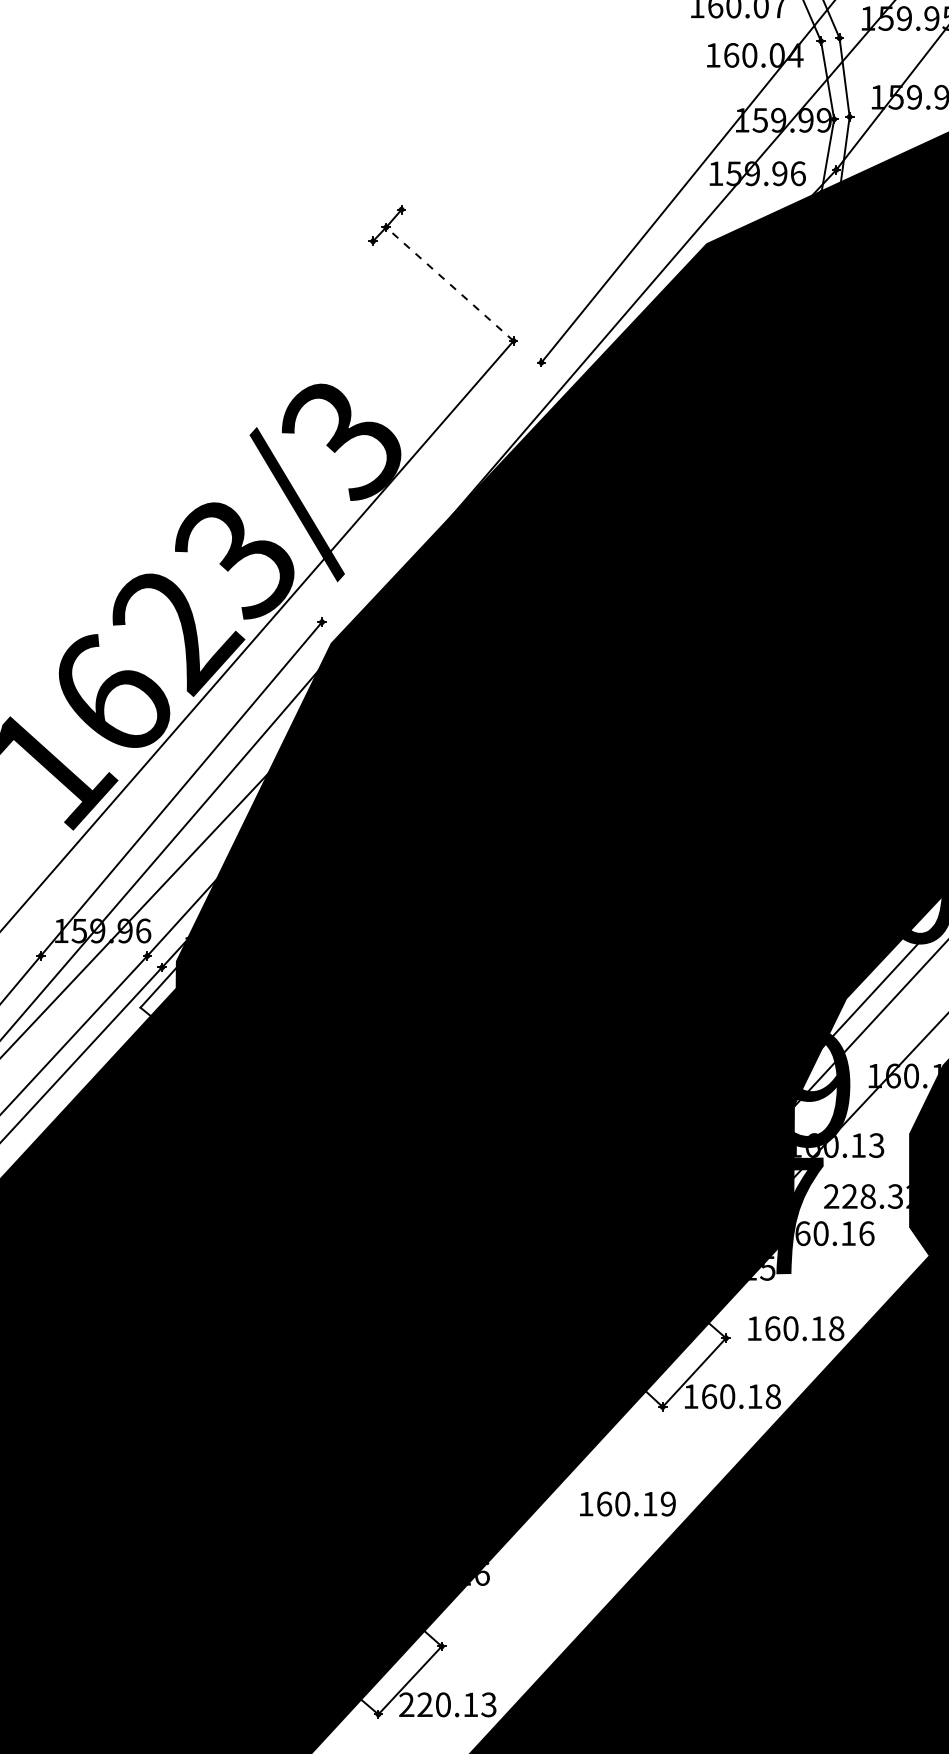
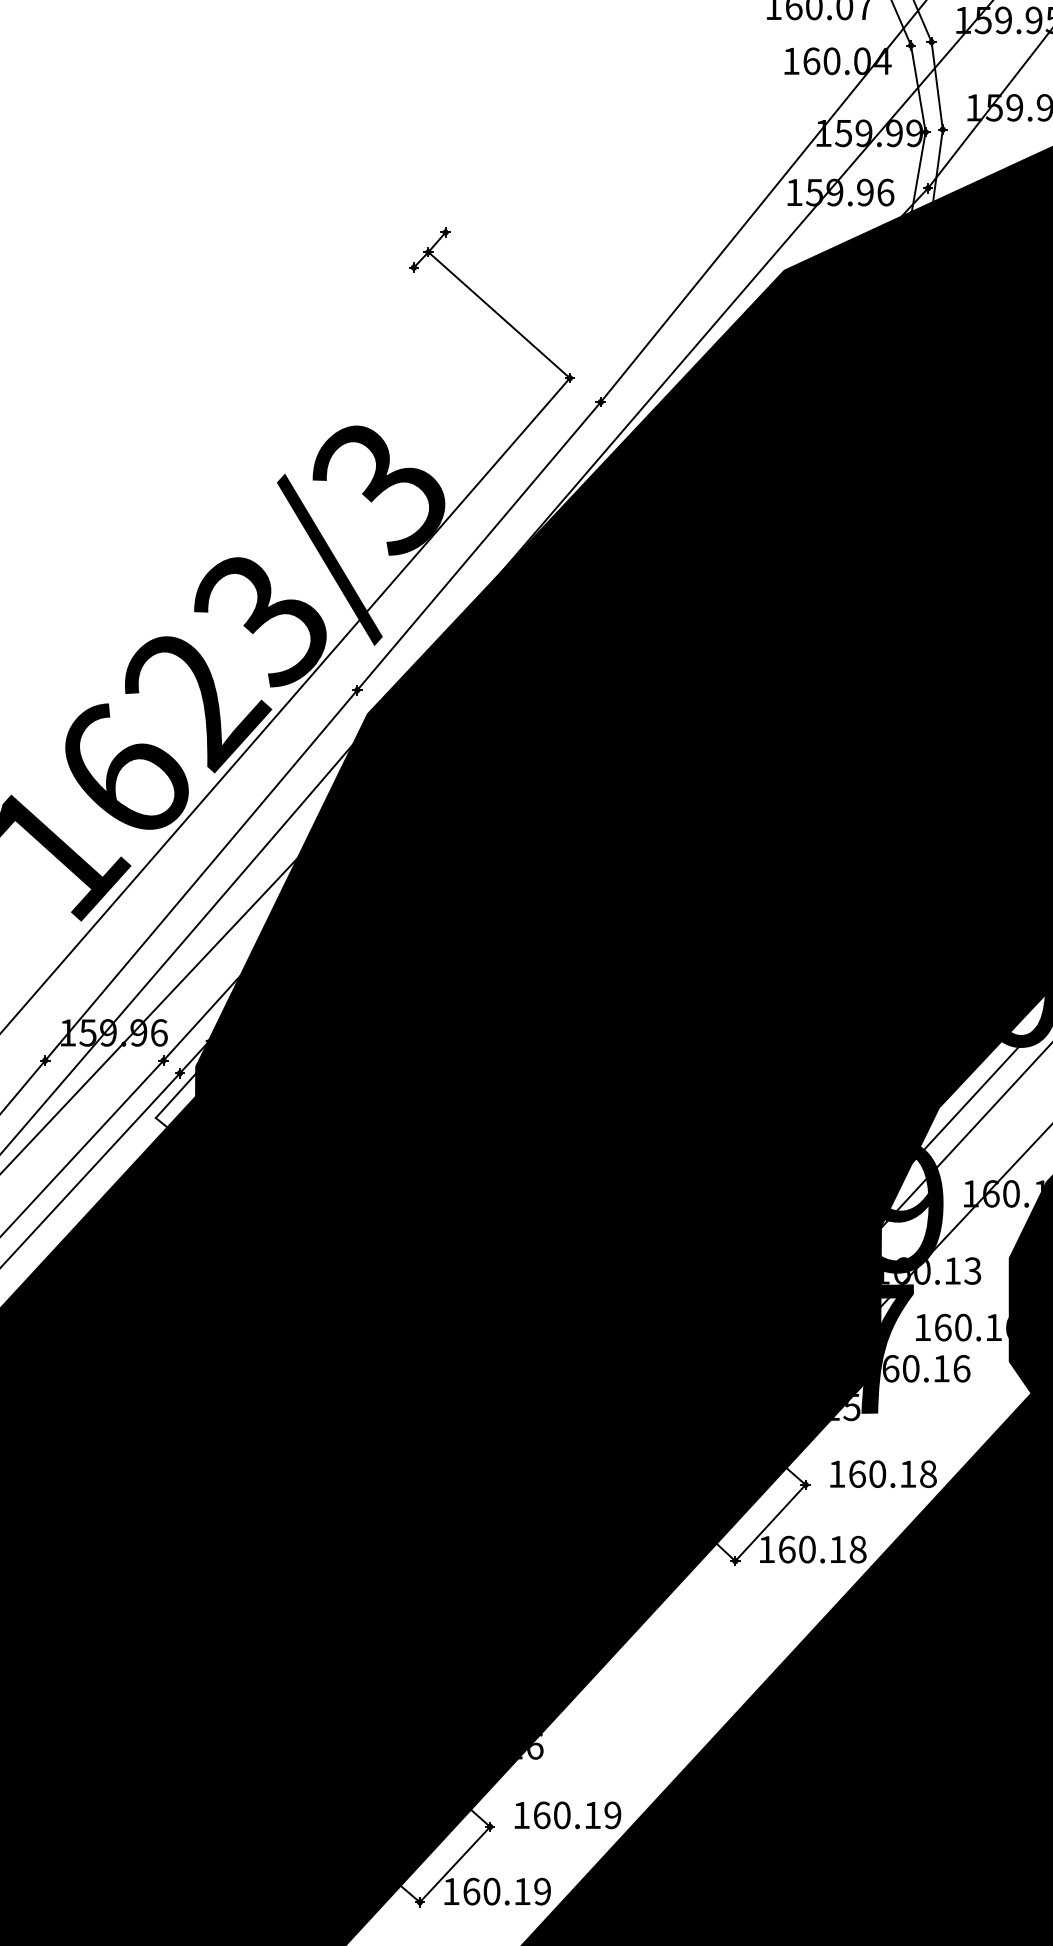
line: (449, 283) -> (498, 314), dashed -> solid
line: (431, 492) -> (478, 546), added
text: (866, 1196) -> (961, 1327), 228.32 -> 160.16
text: (627, 1503) -> (567, 1814), moved
text: (447, 1704) -> (496, 1891), 220.13 -> 160.19

